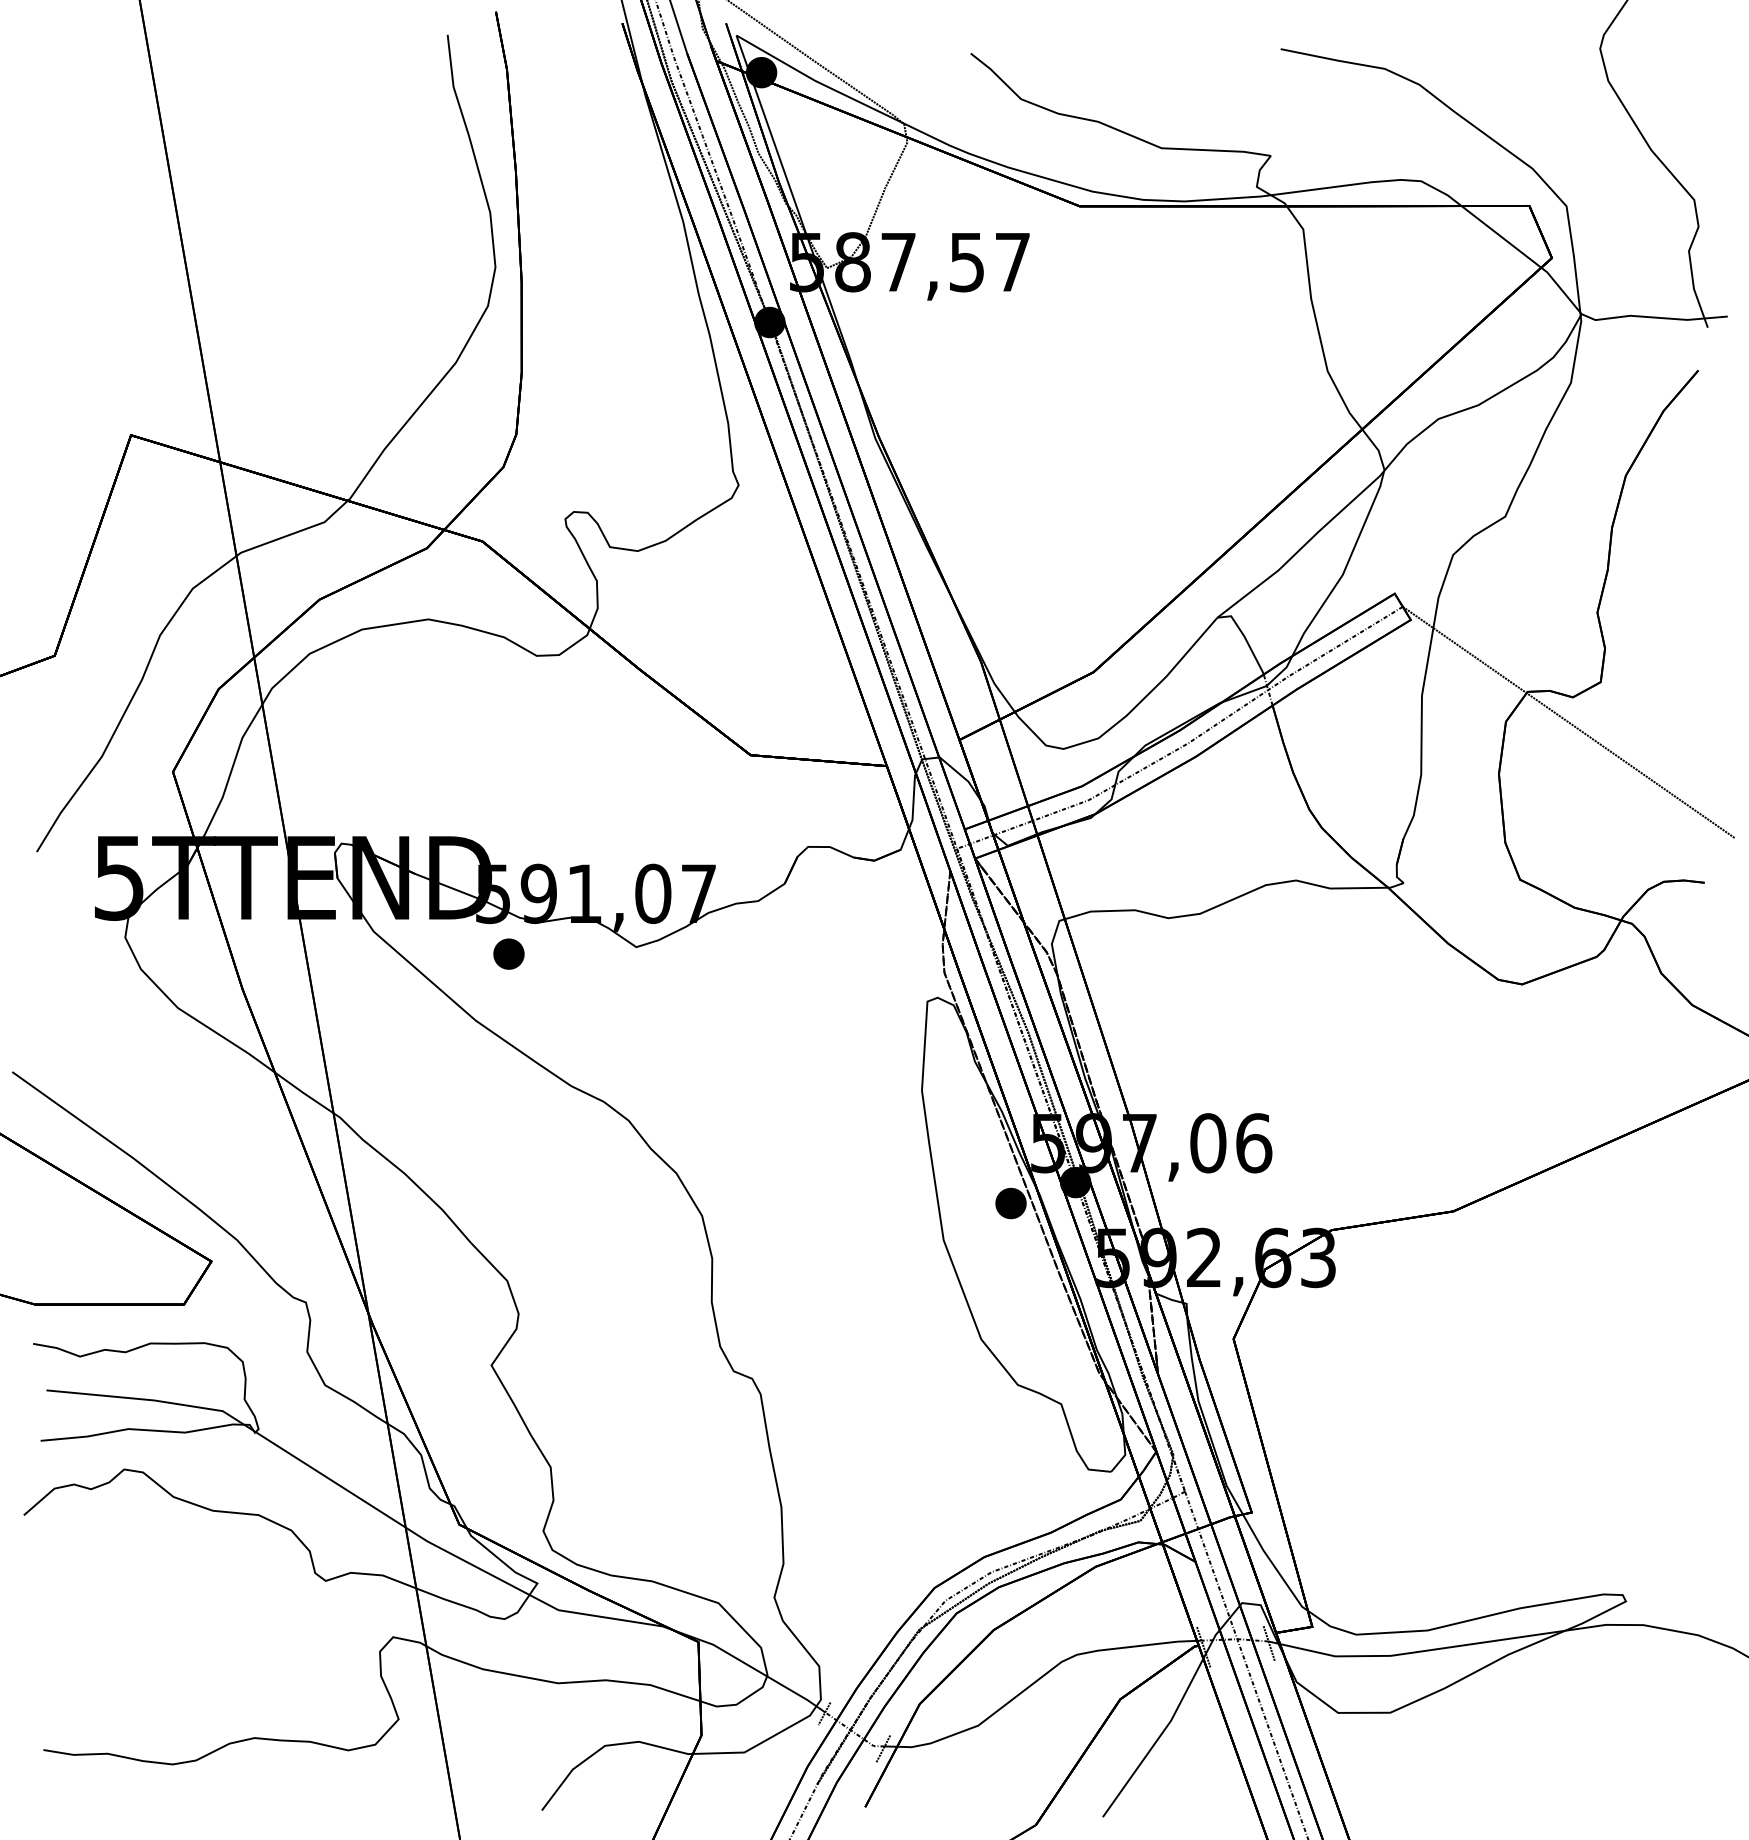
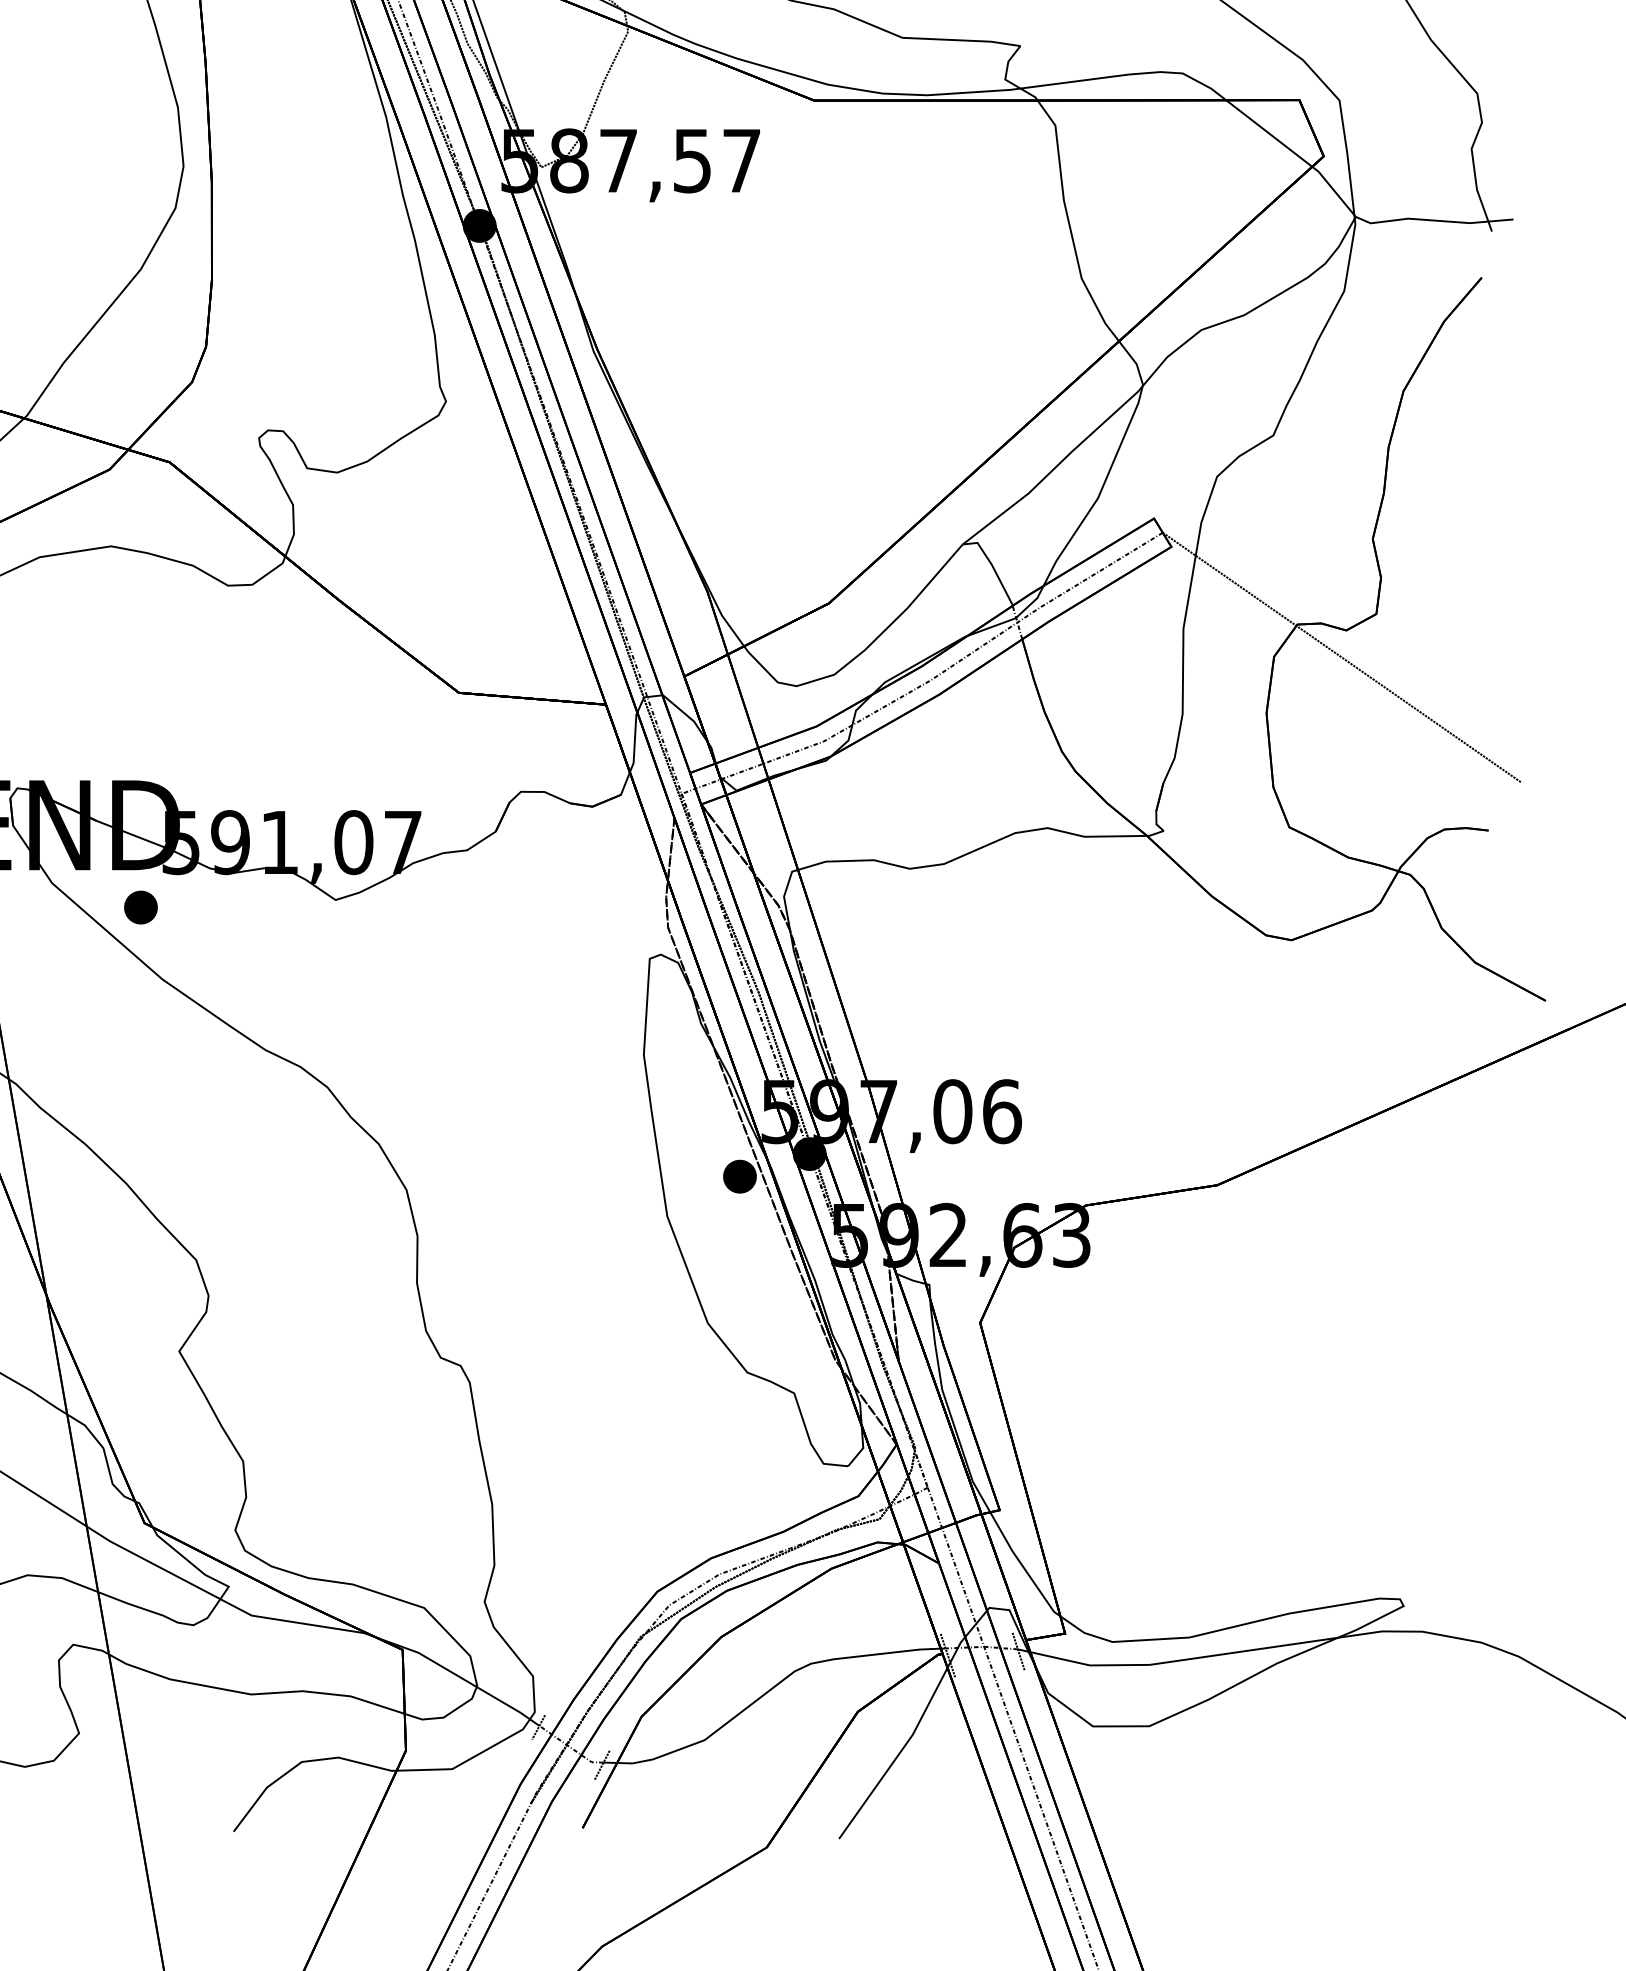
part: (508, 953) -> (140, 906), moved

